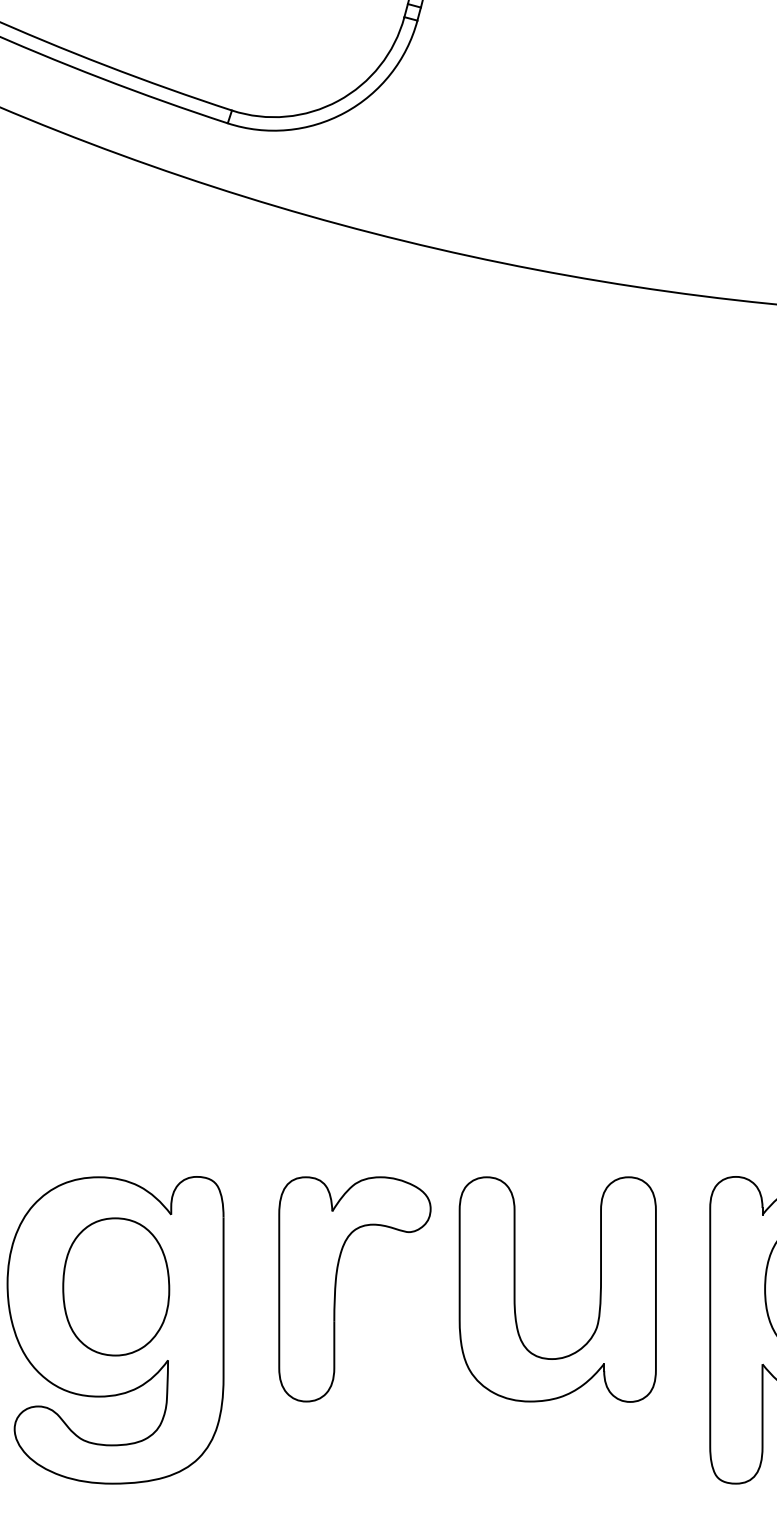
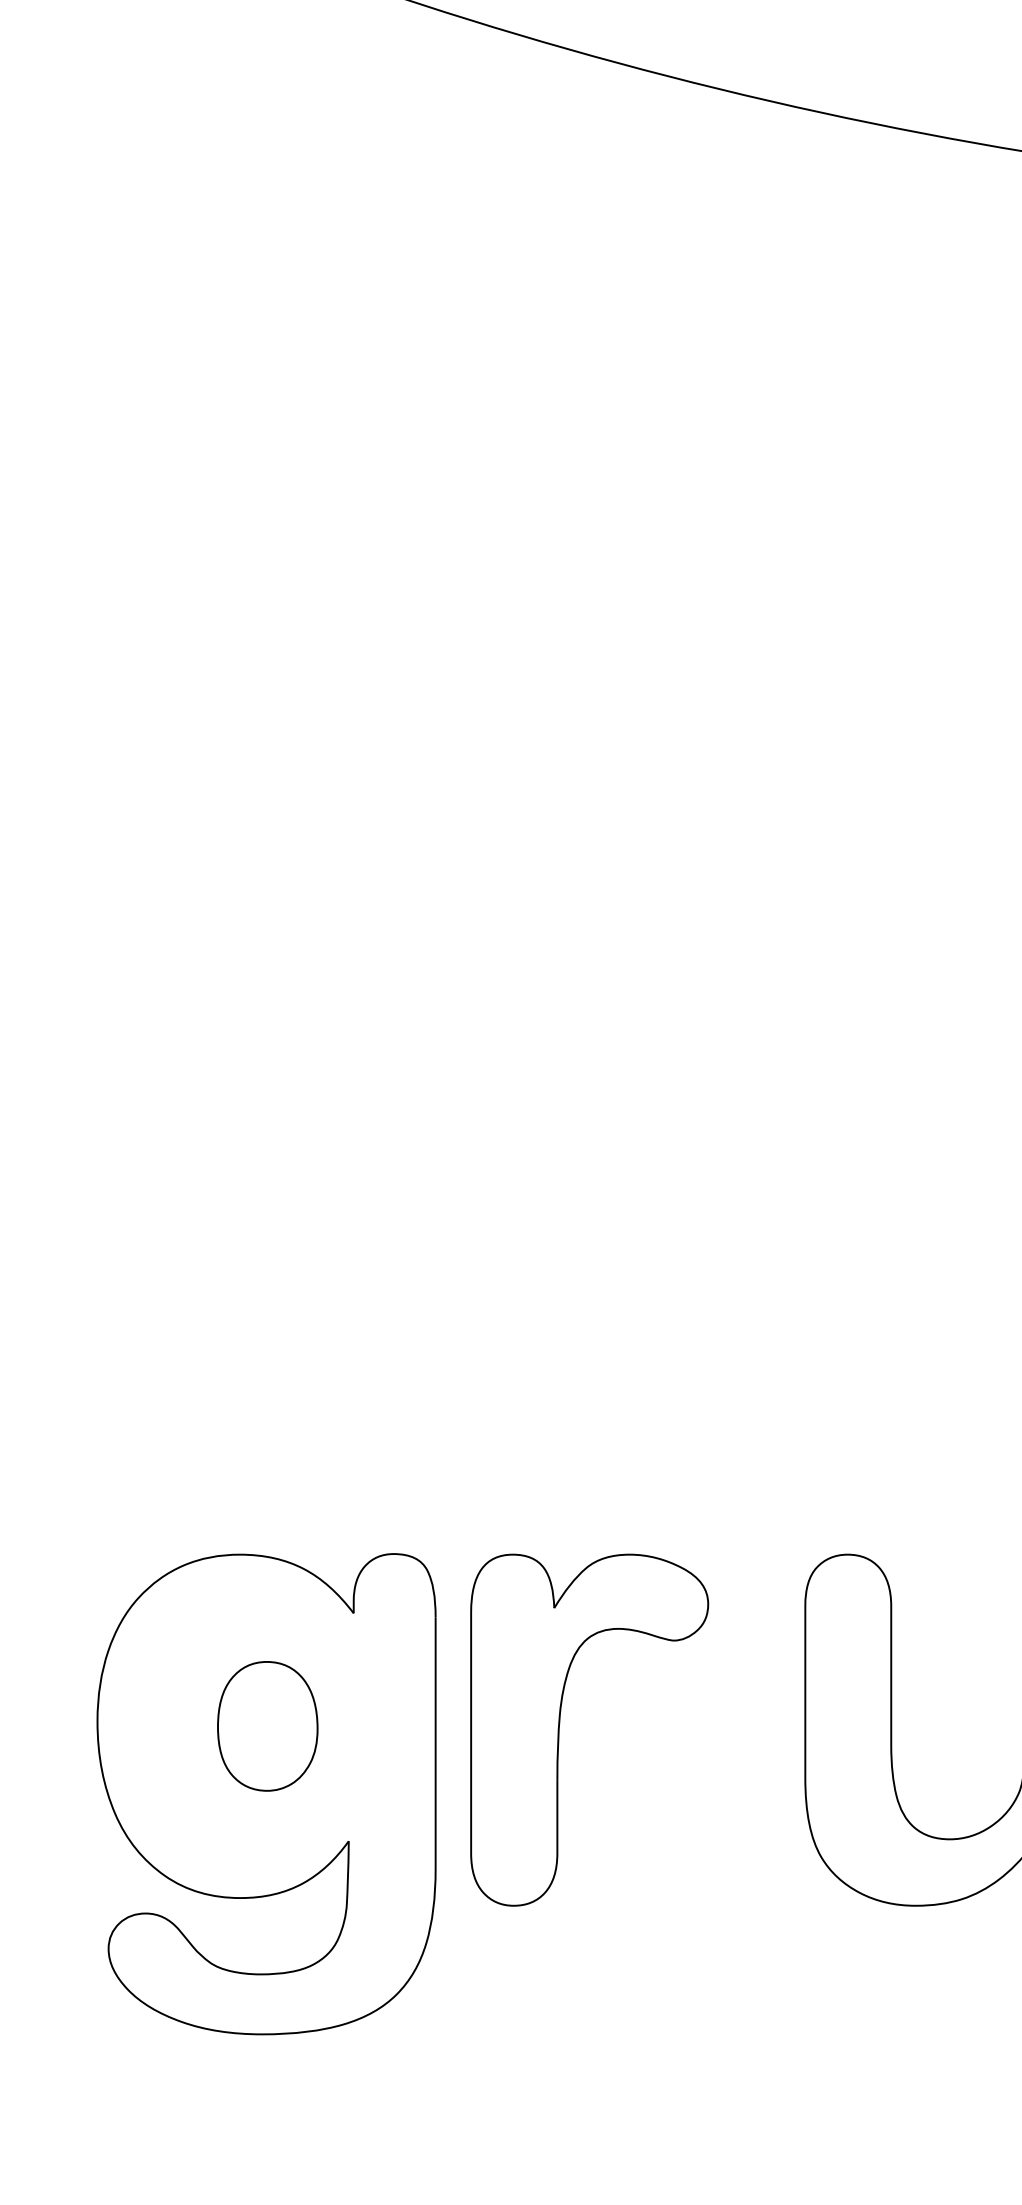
part: (116, 1286) -> (268, 1725), size x0.6
part: (336, 1289) -> (560, 1730), moved

